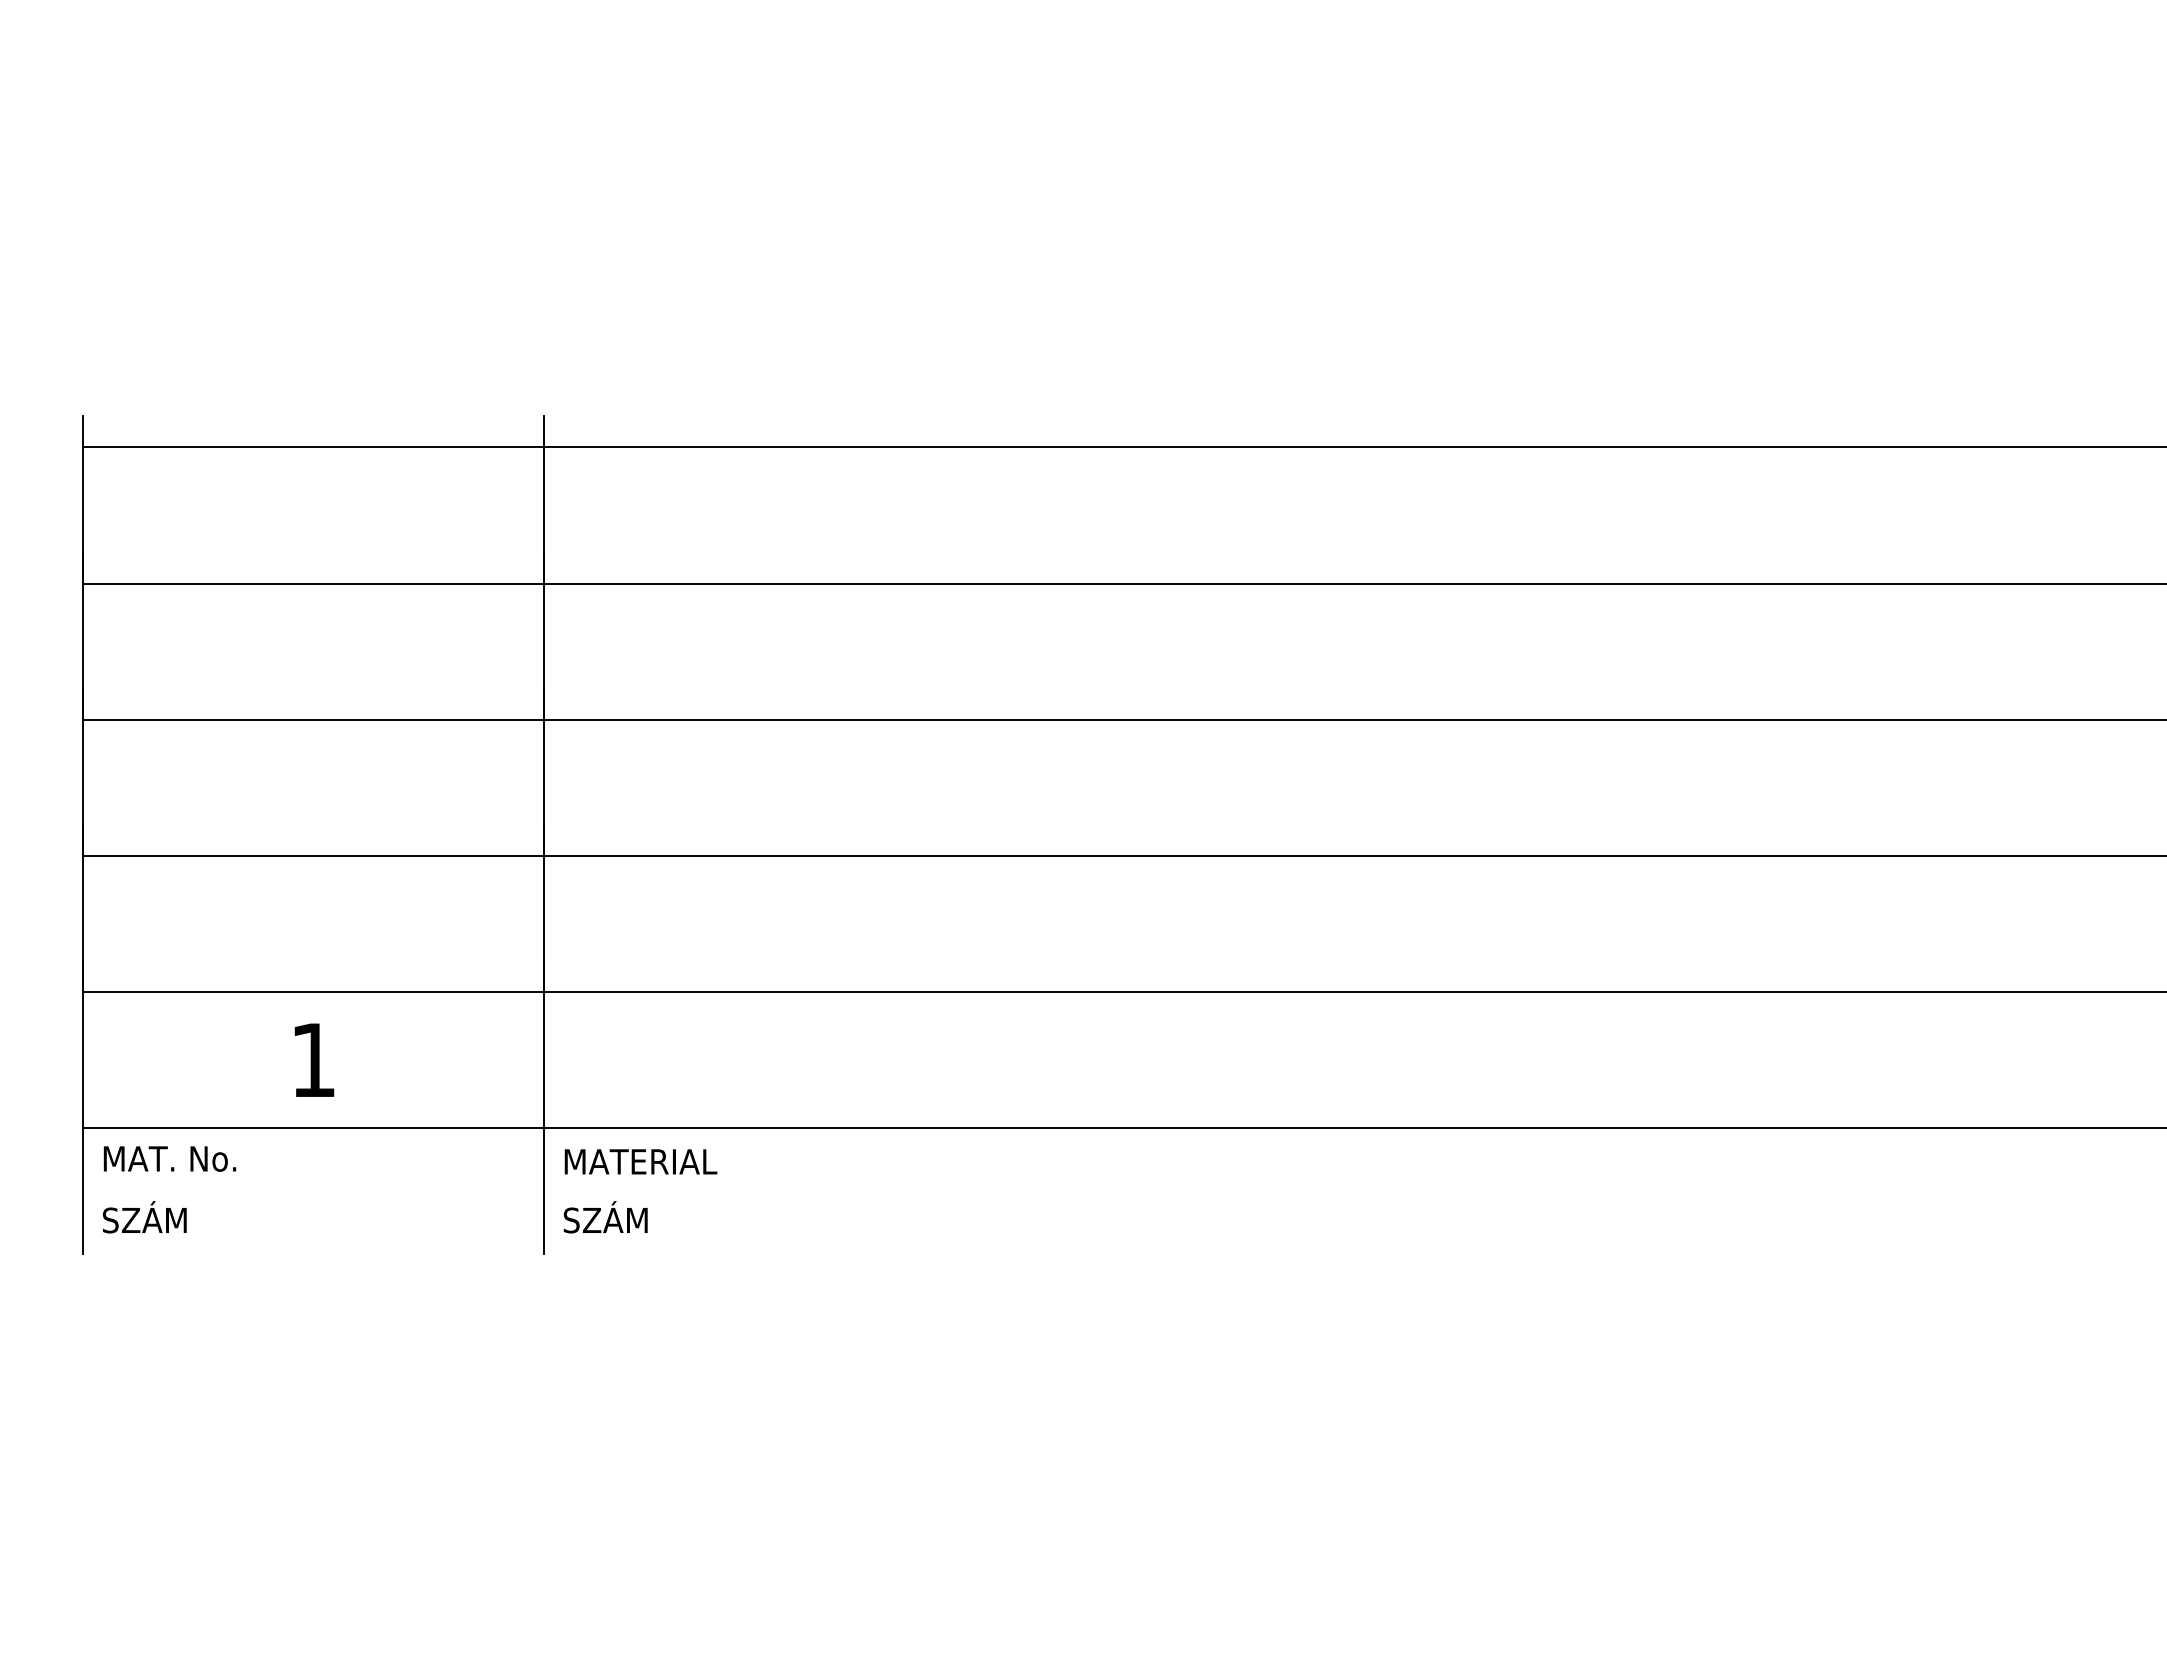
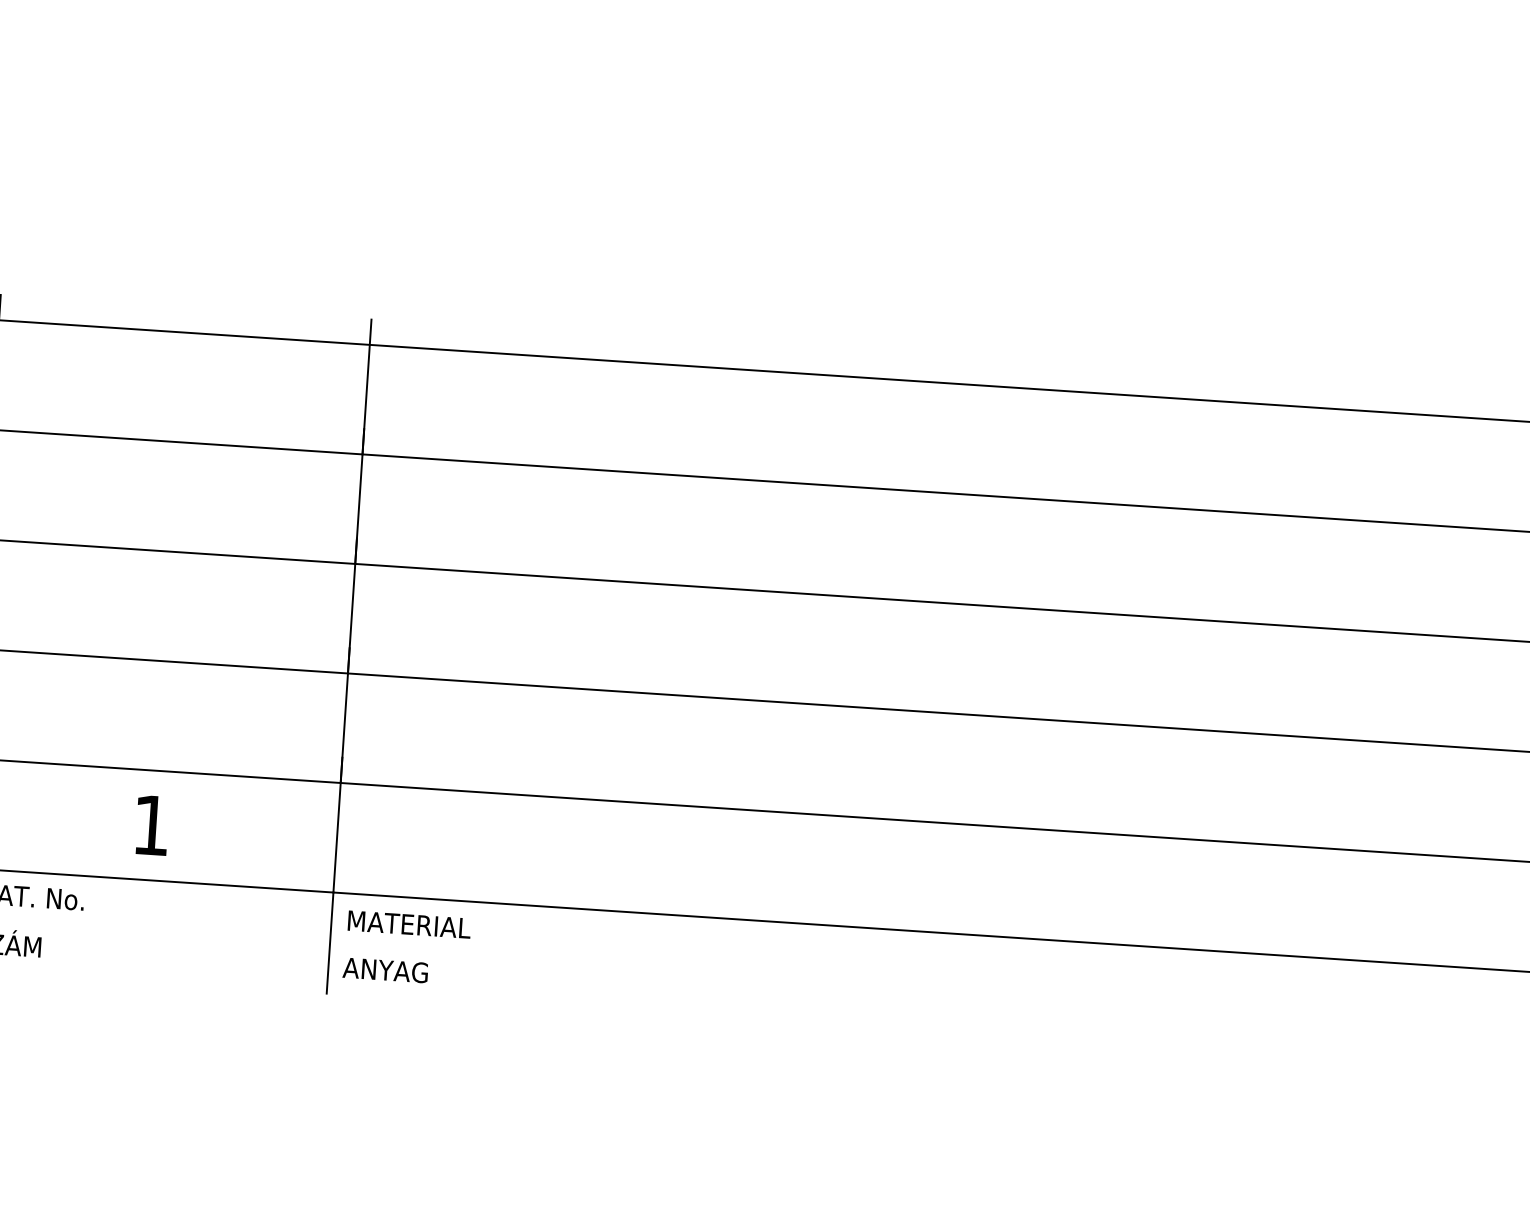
text: (614, 1217) -> (385, 967), SZÁM -> ANYAG

